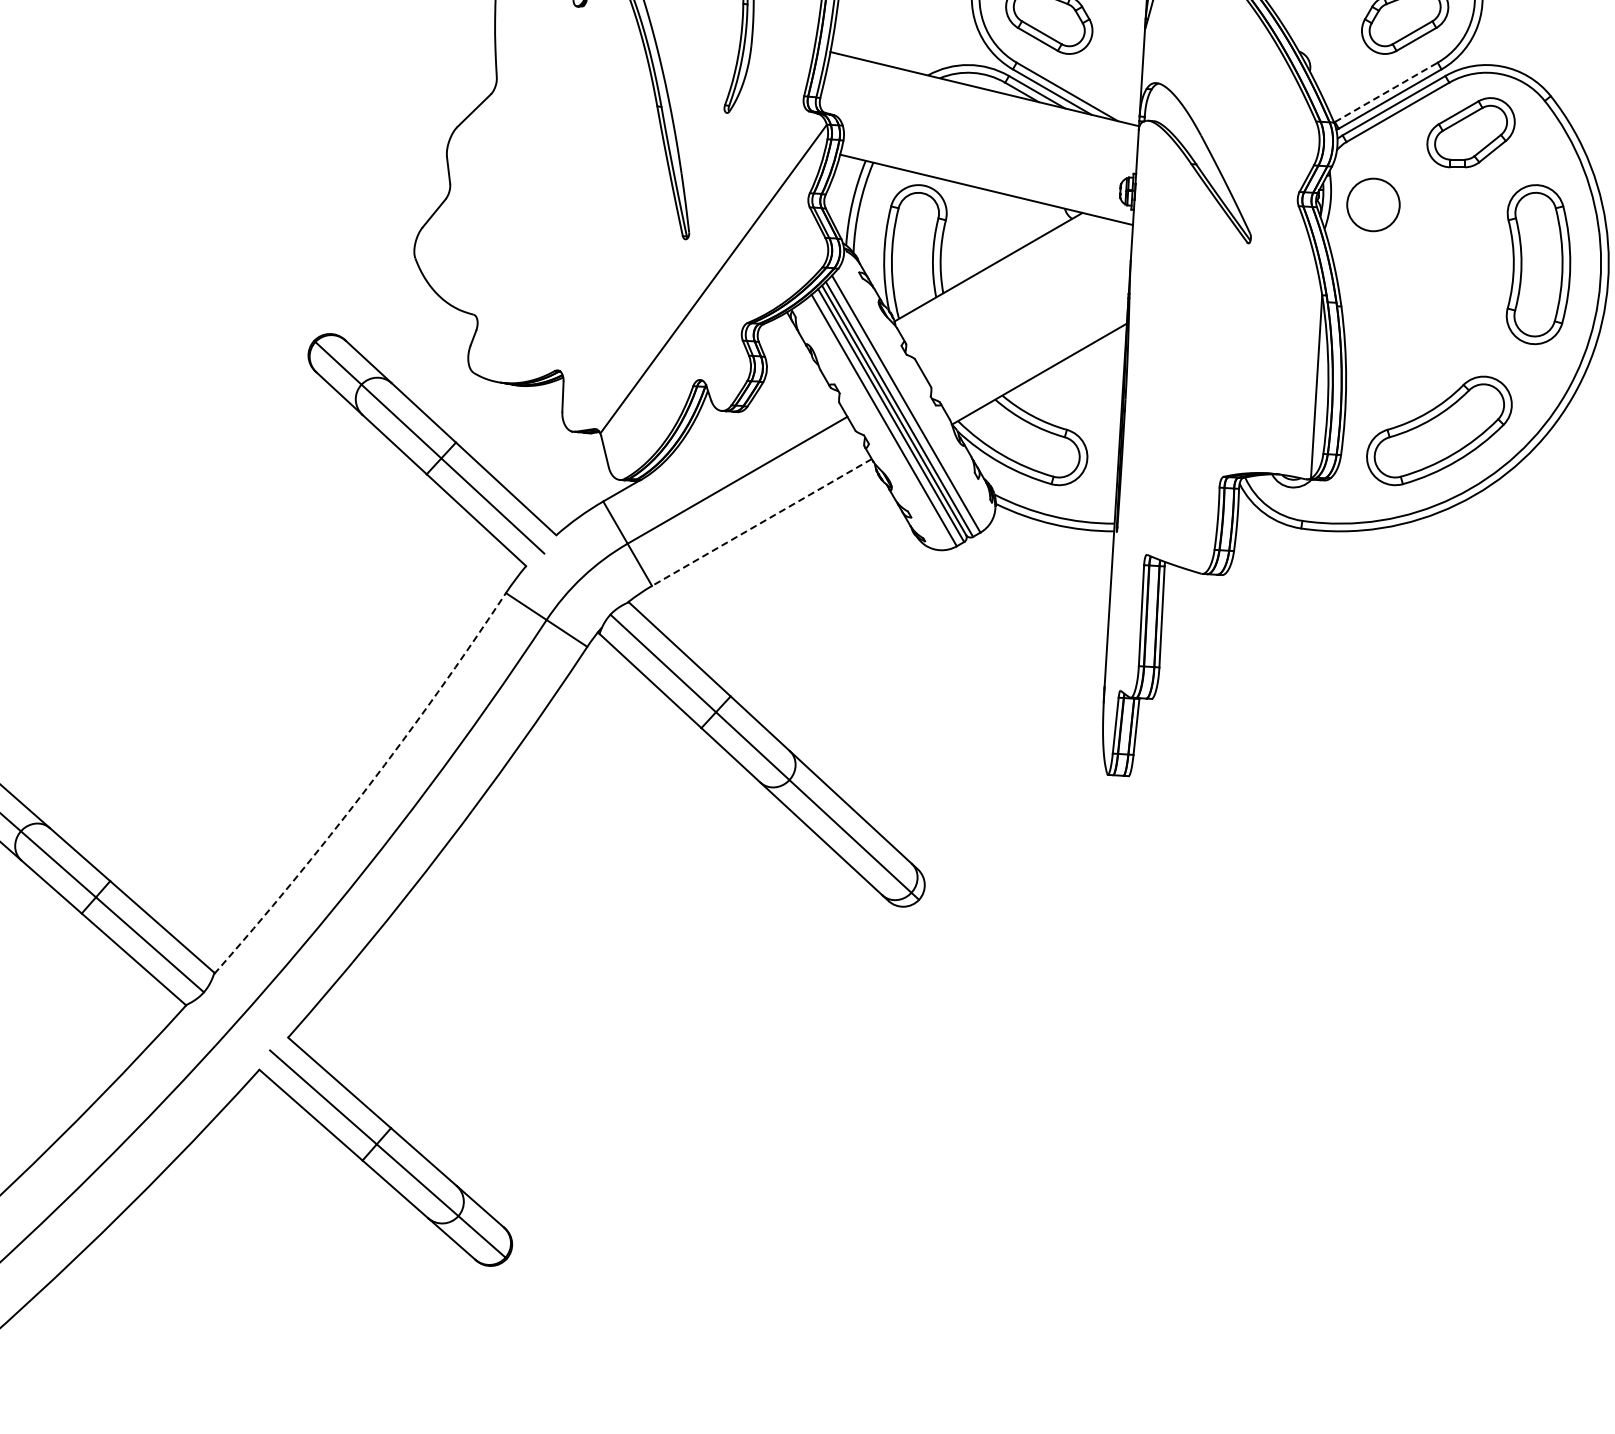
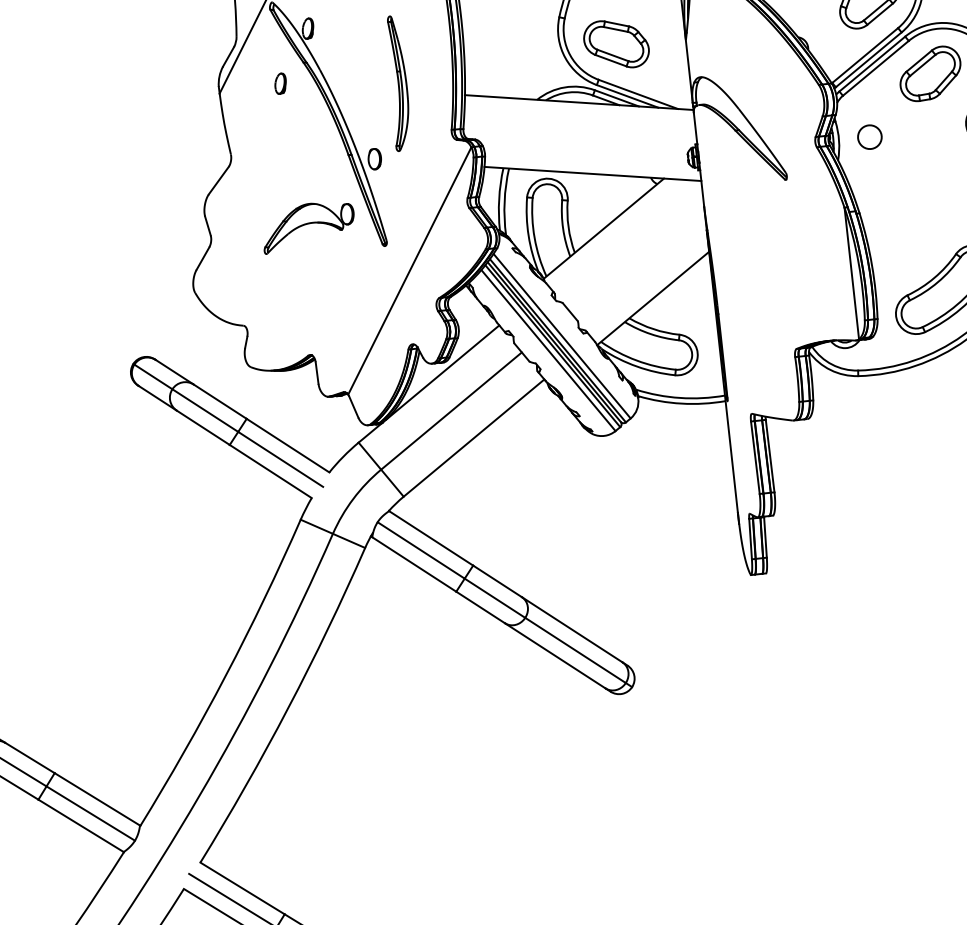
line: (1386, 92) -> (865, 55), dashed -> solid
part: (692, 118) -> (375, 159), added
part: (585, 192) -> (308, 225), added
circle: (1373, 204) -> (869, 136), size x0.62
line: (734, 425) -> (442, 372), added
line: (761, 522) -> (473, 438), dashed -> solid
arc: (366, 788) -> (225, 675), dashed -> solid

